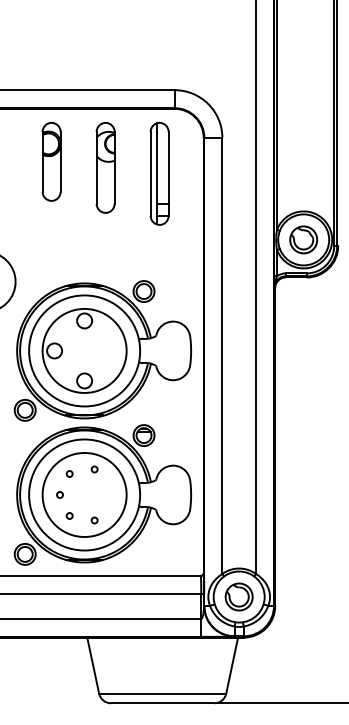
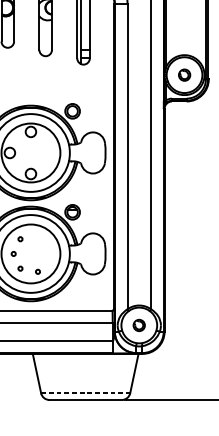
part: (303, 239) -> (184, 74), size x0.6
circle: (94, 469) -> (37, 236), removed
part: (238, 596) -> (138, 325), size x0.6
line: (162, 693) -> (85, 393), solid -> dashed

